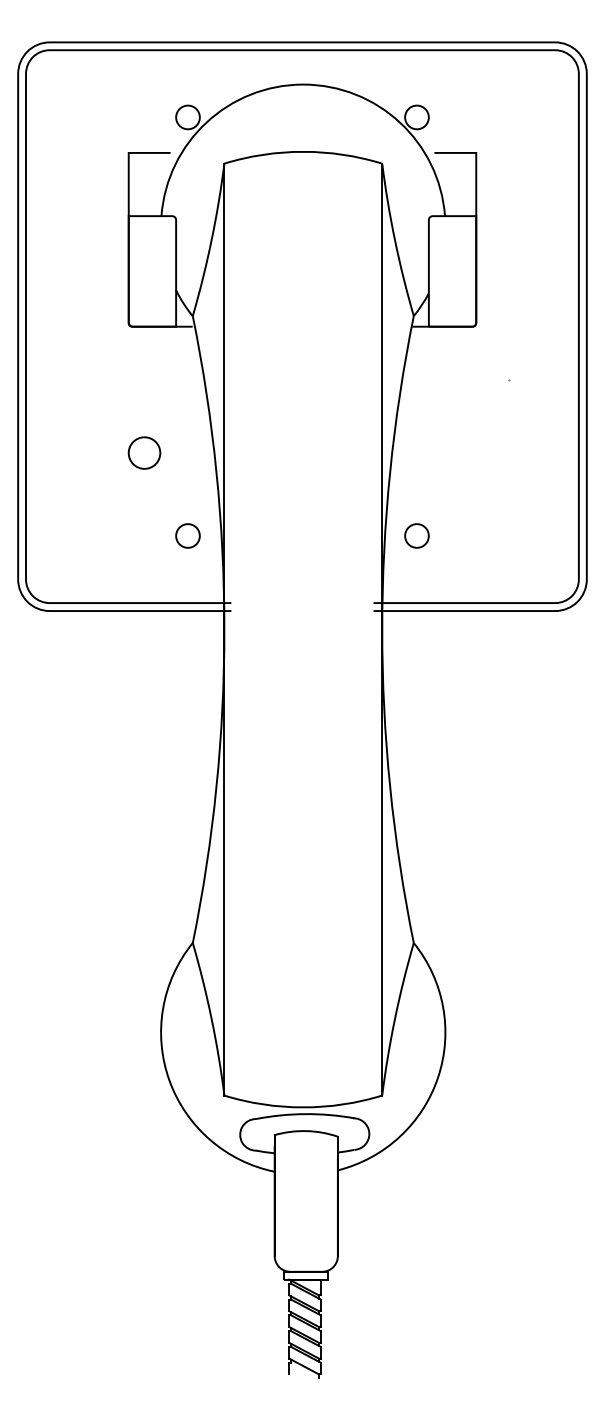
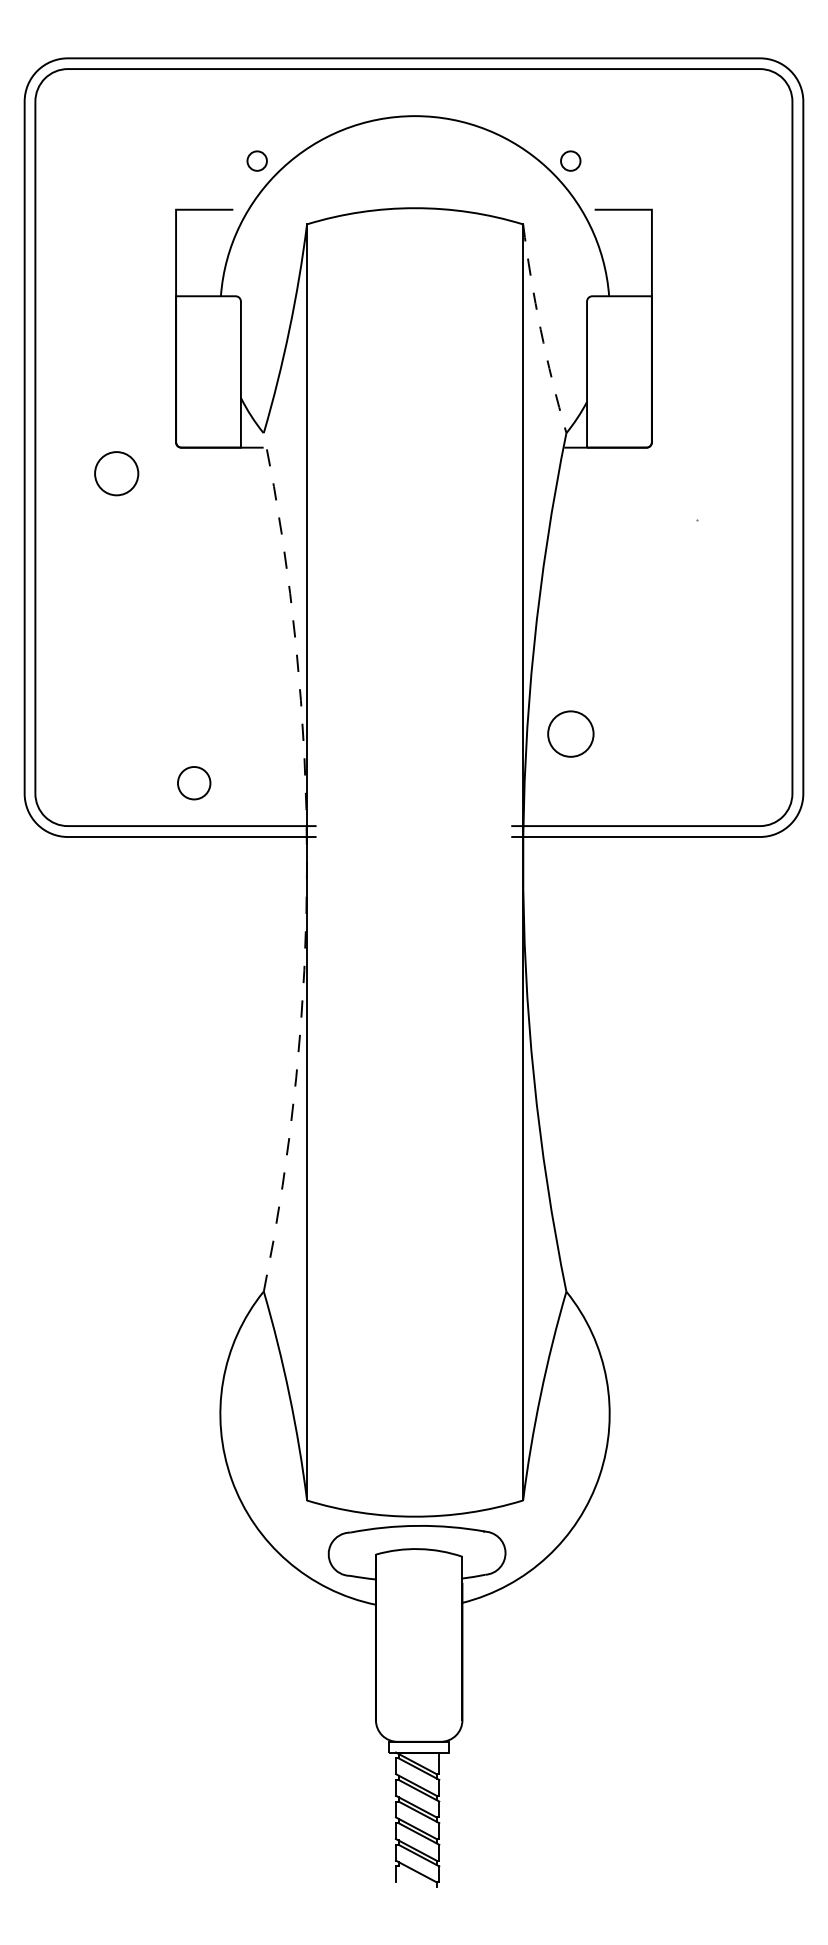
circle: (188, 116) -> (257, 160), size x0.6
circle: (416, 116) -> (570, 160), size x0.6
arc: (394, 240) -> (540, 329), solid -> dashed
circle: (144, 452) -> (116, 473), moved
circle: (188, 536) -> (194, 783), moved
circle: (416, 536) -> (570, 734), size x1.4
arc: (224, 629) -> (307, 862), solid -> dashed

